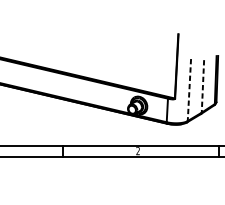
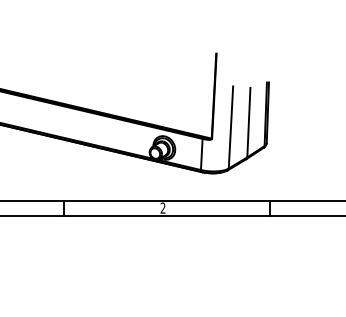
line: (202, 86) -> (248, 122), dashed -> solid
line: (189, 90) -> (230, 127), dashed -> solid

